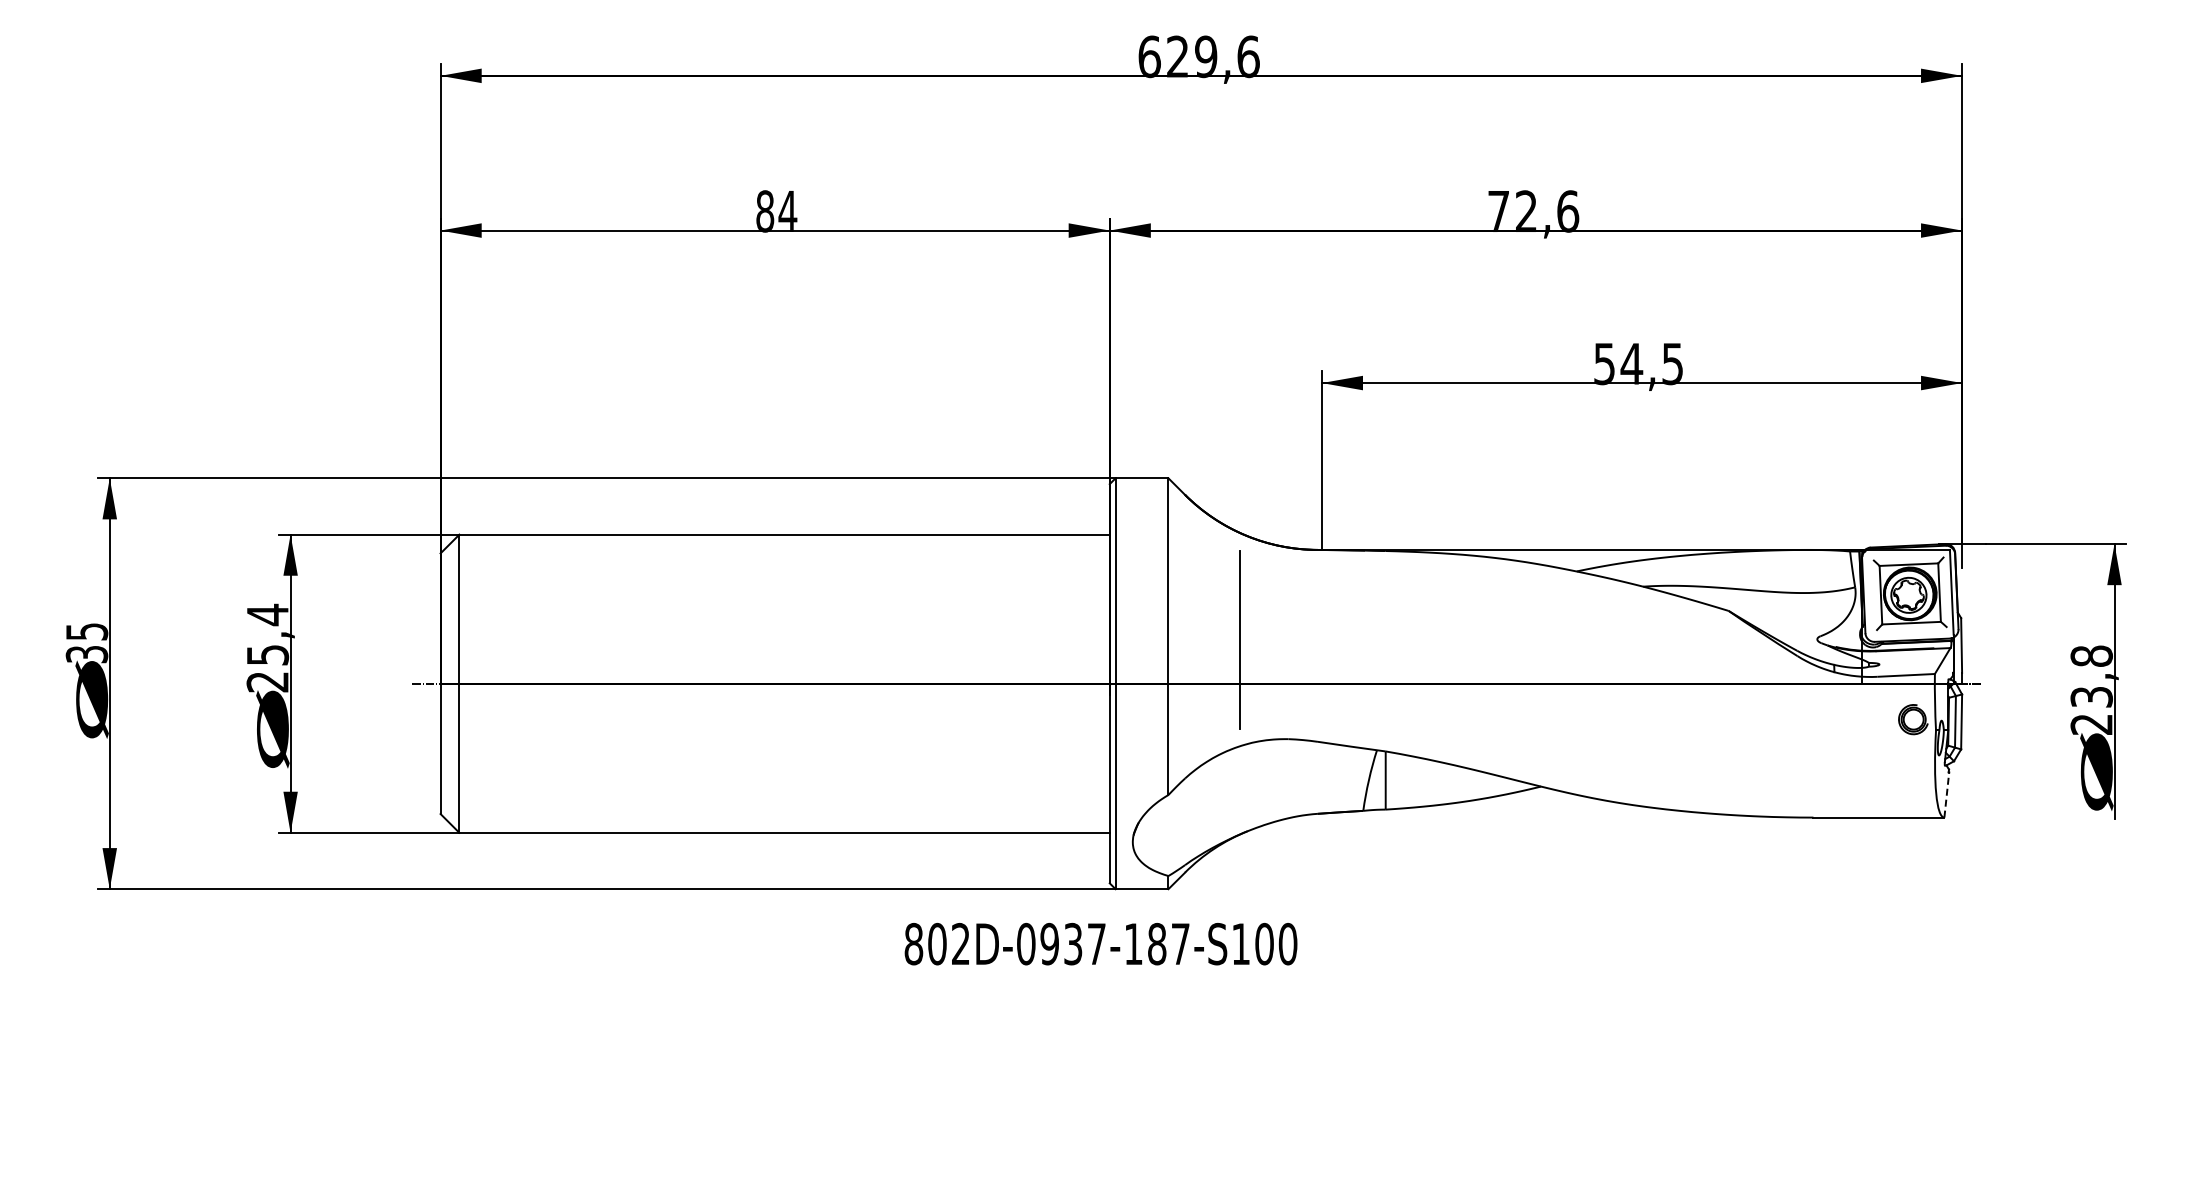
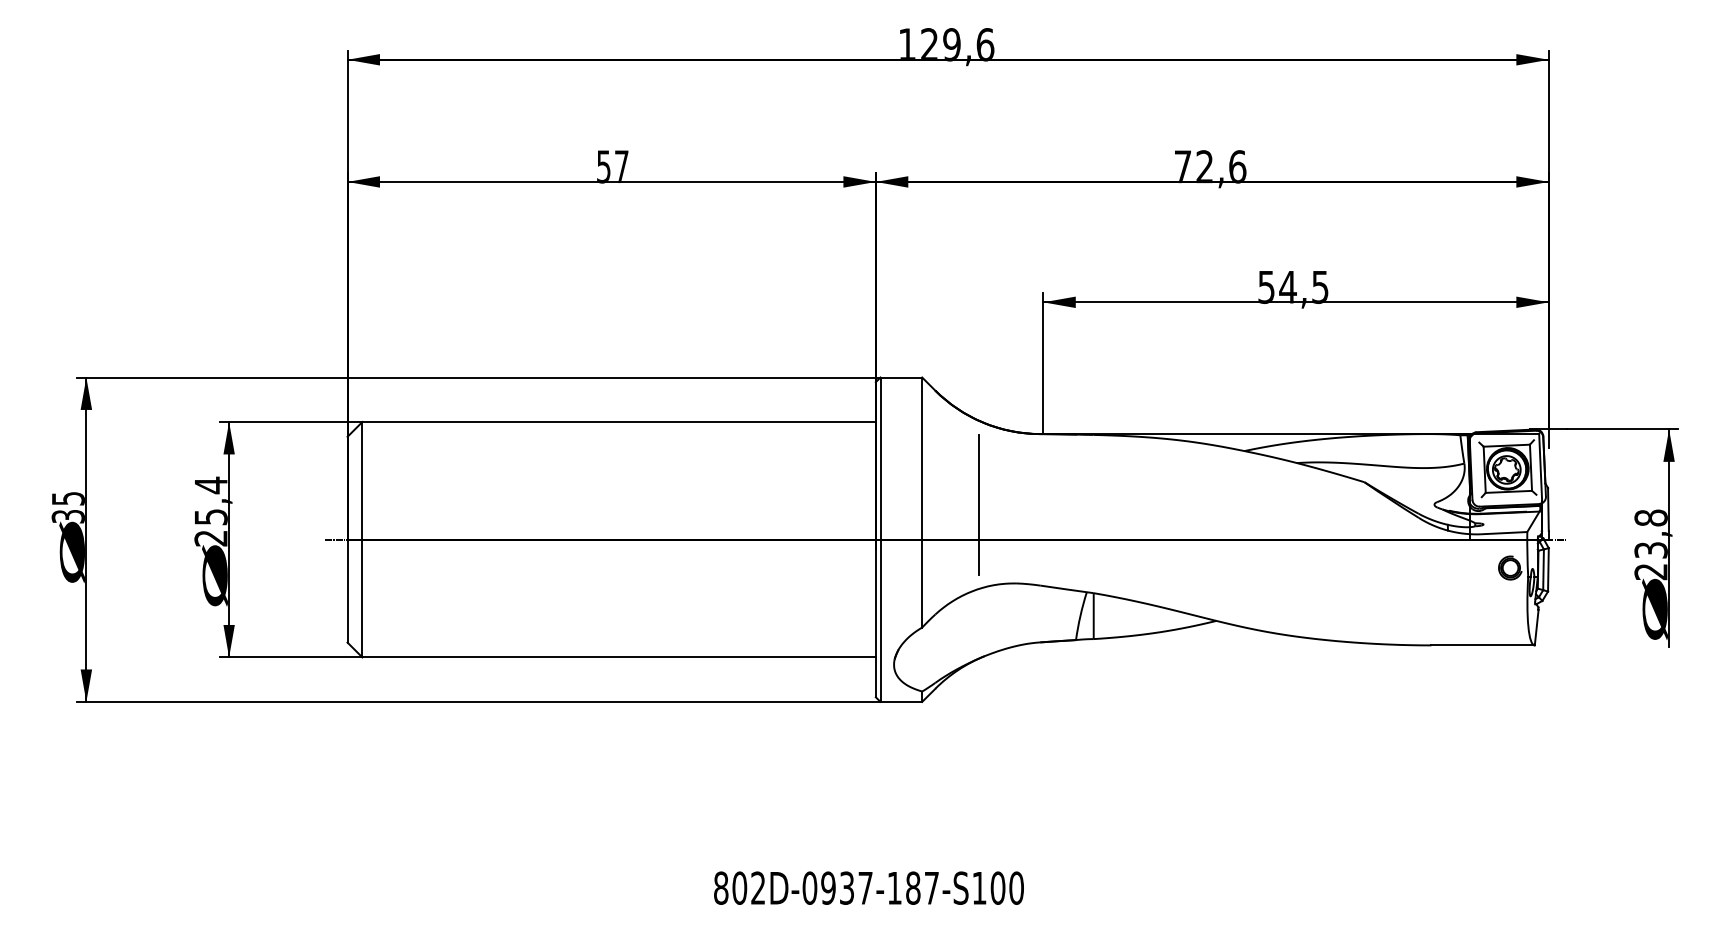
text: (1149, 56) -> (907, 44), 629,6 -> 129,6
text: (776, 211) -> (612, 166), 84 -> 57
line: (1946, 794) -> (1536, 627), dashed -> solid
text: (1100, 944) -> (868, 888), moved

